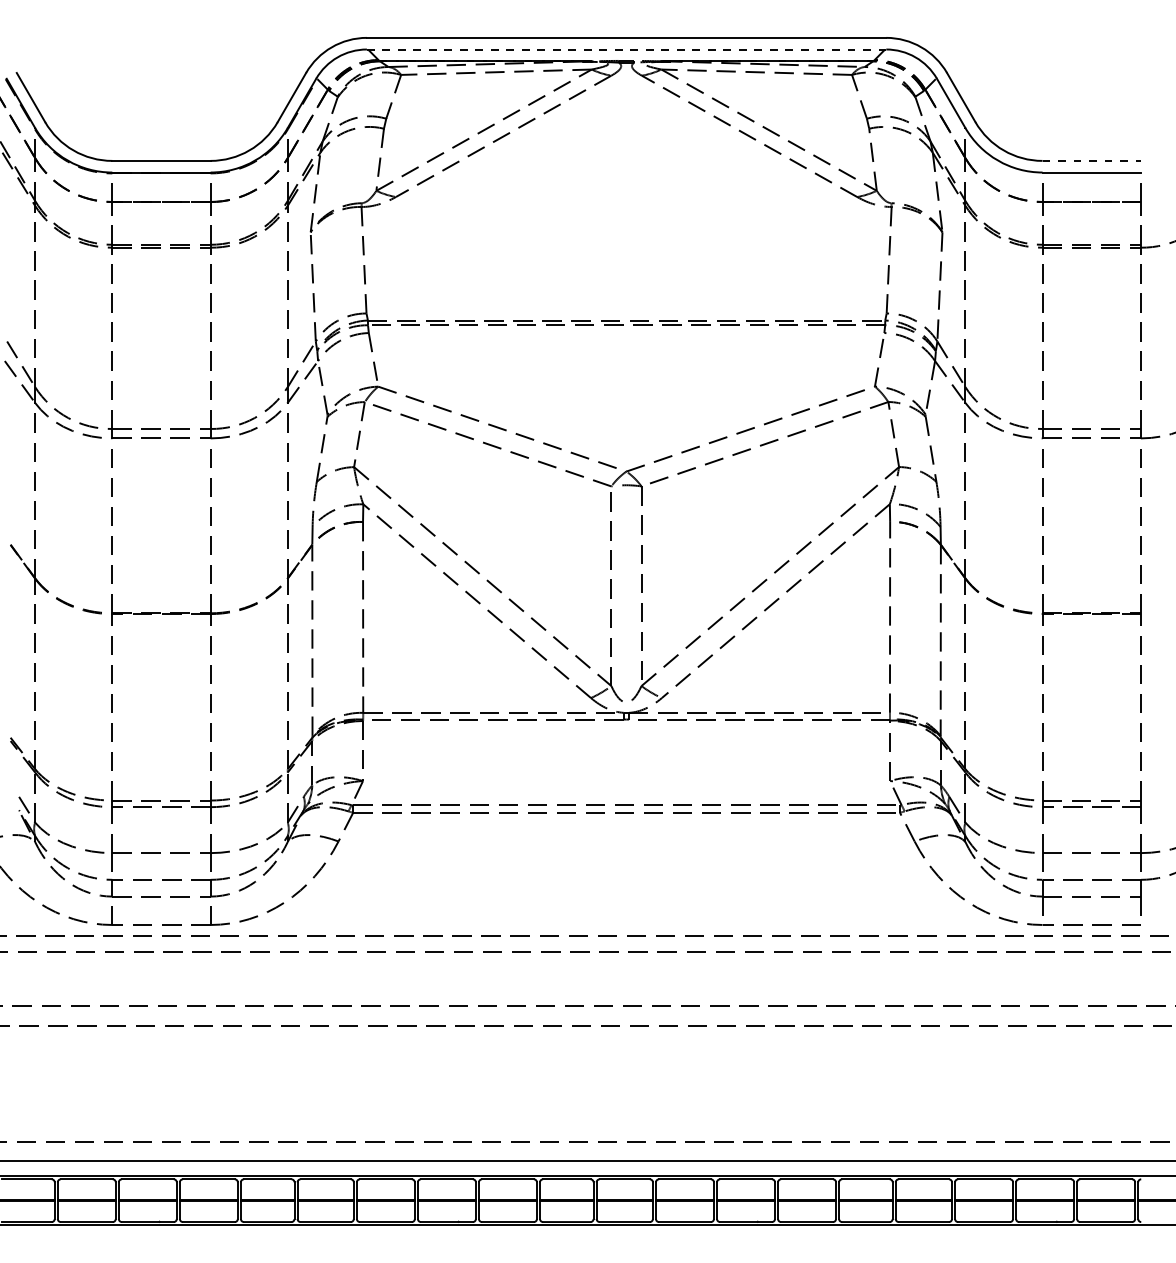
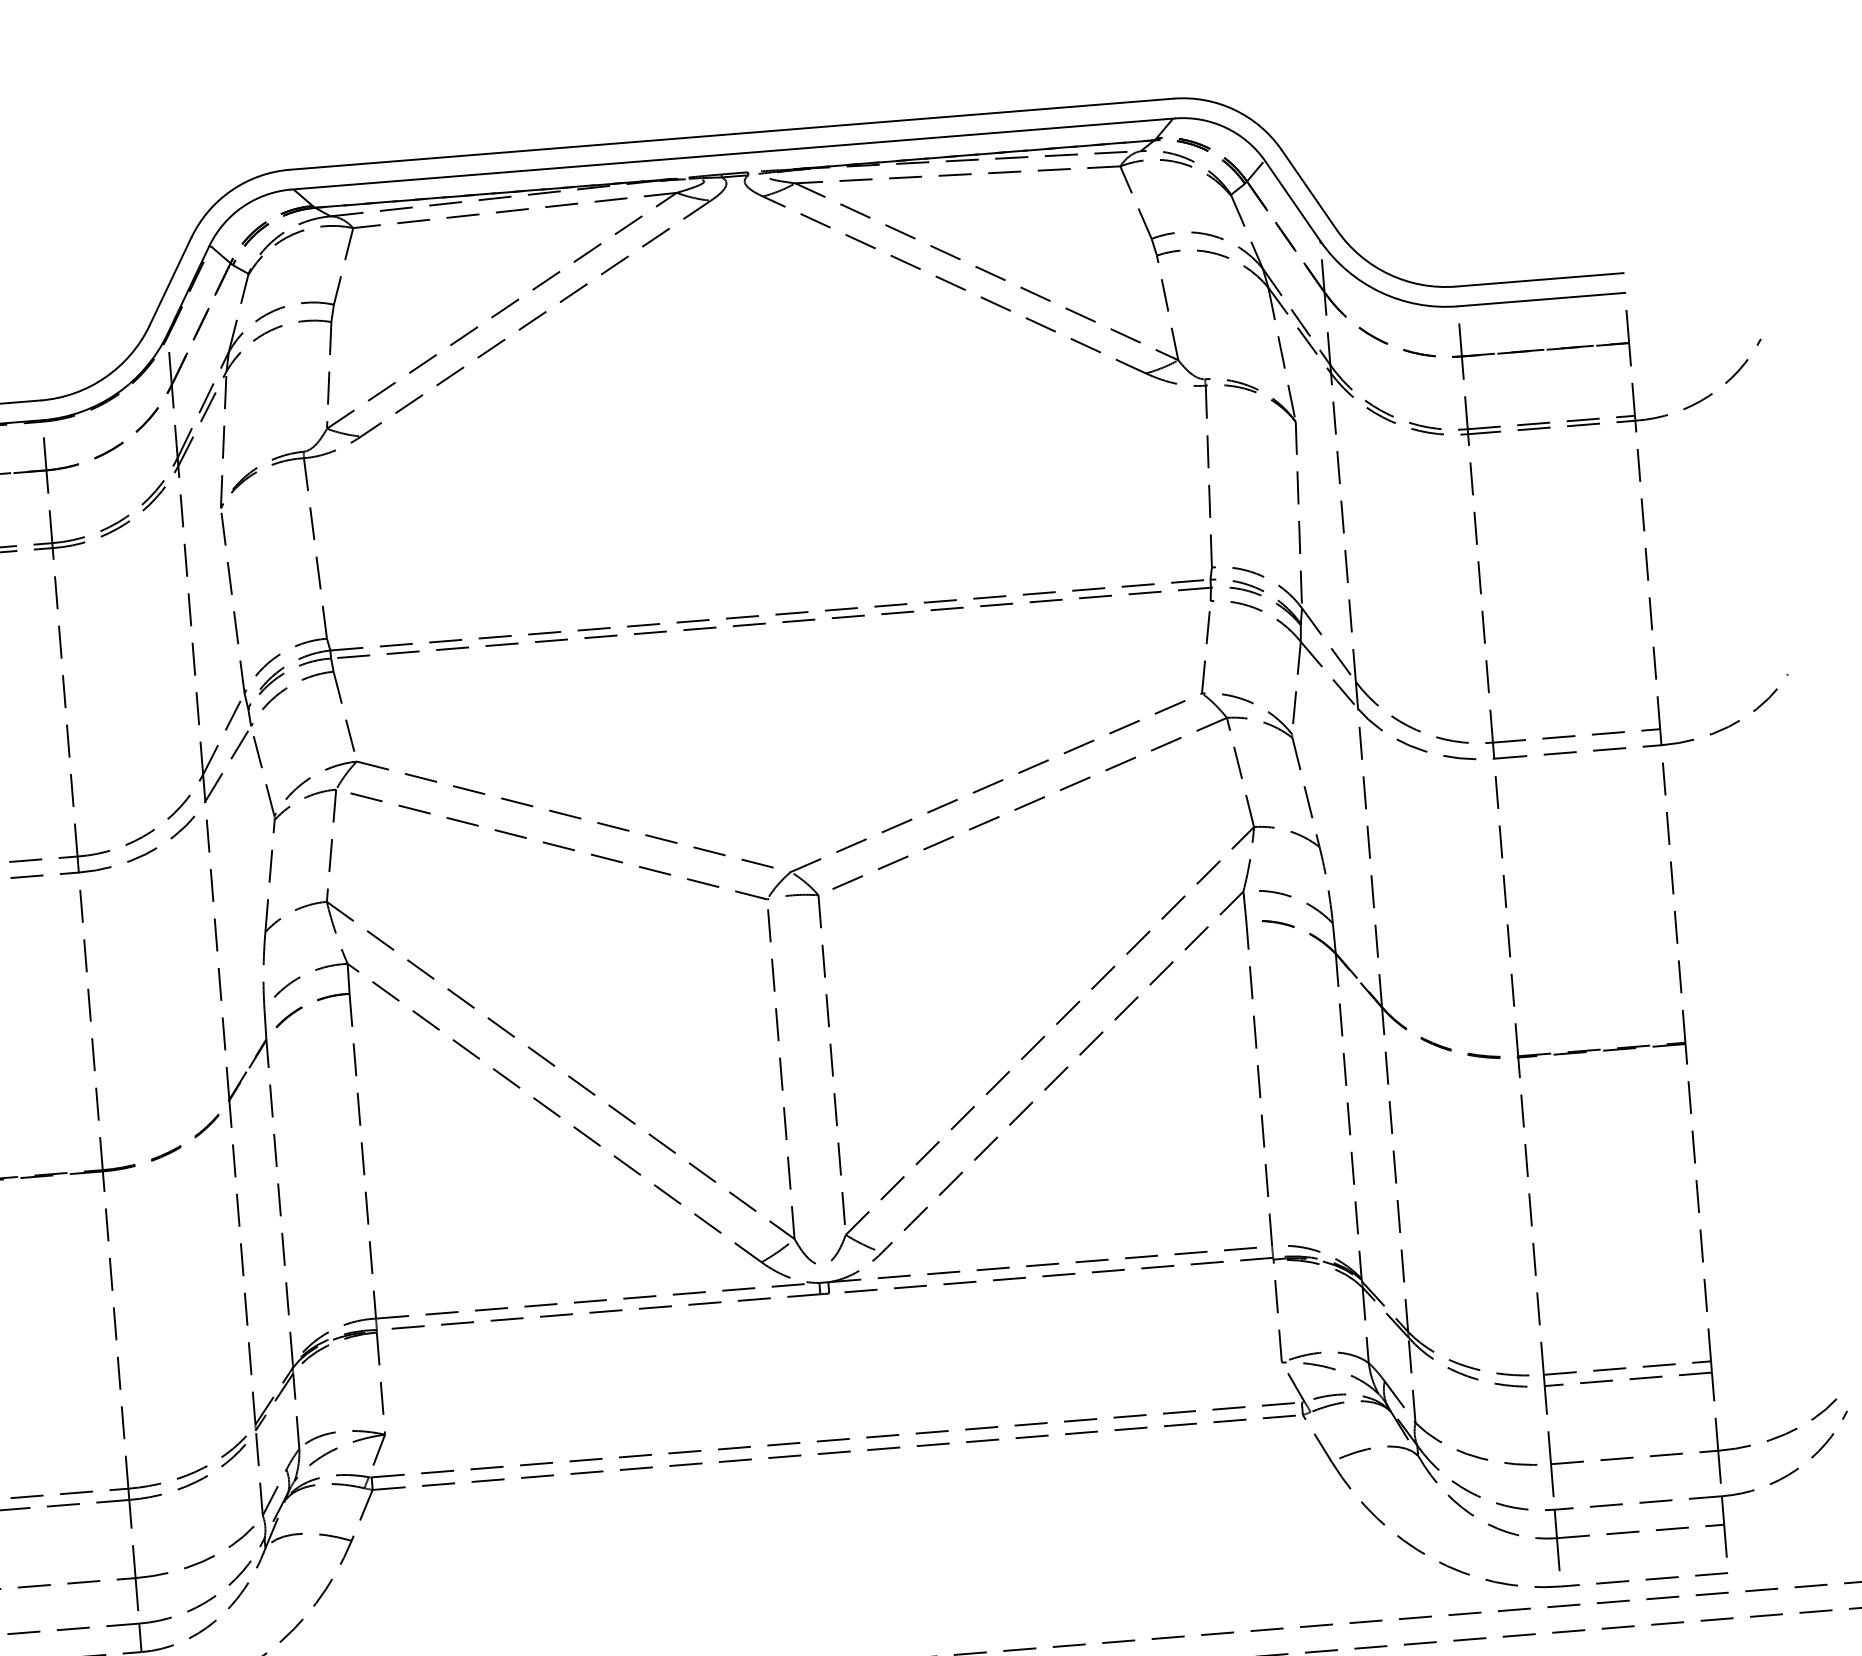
line: (626, 49) -> (733, 153), dashed -> solid
line: (1092, 160) -> (1541, 279), dashed -> solid

